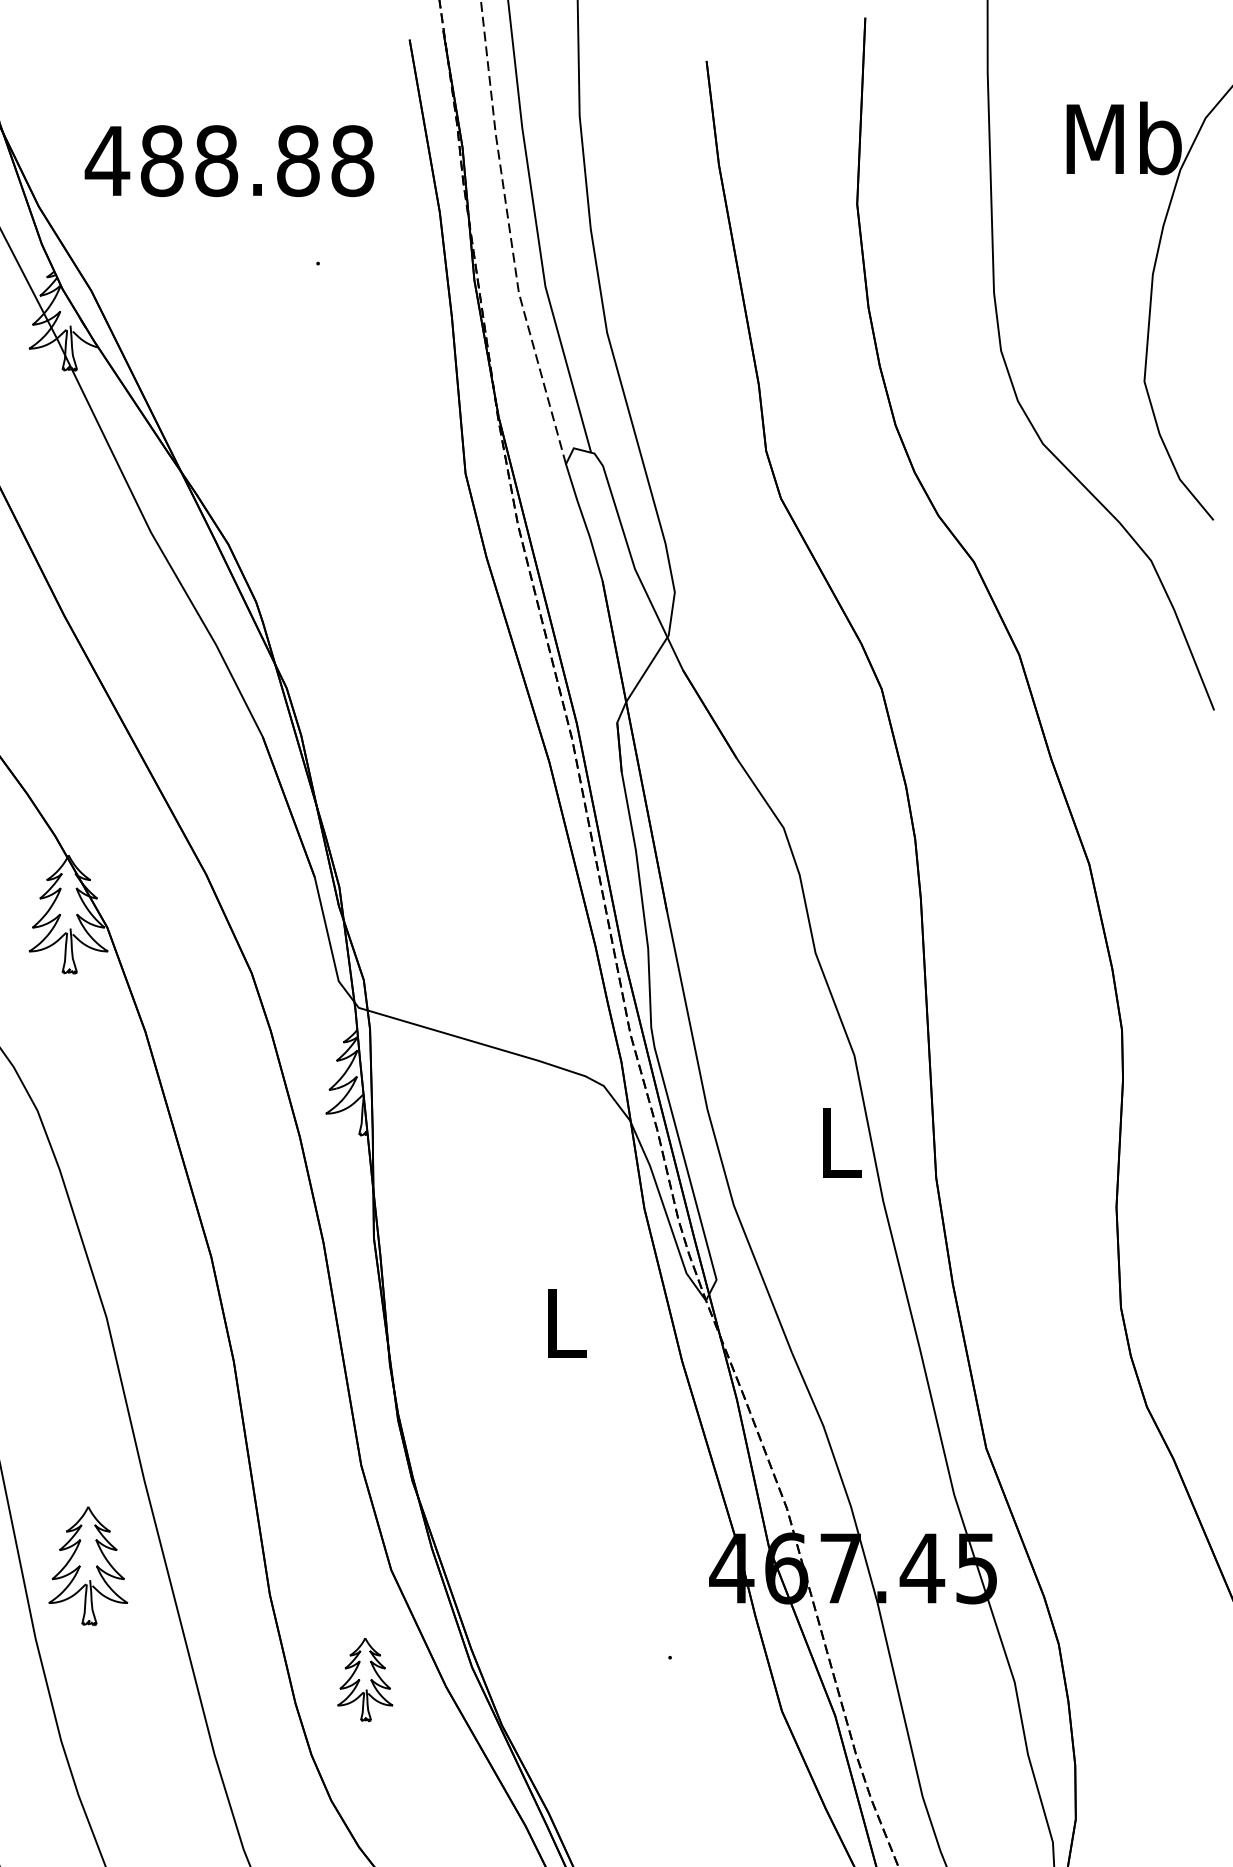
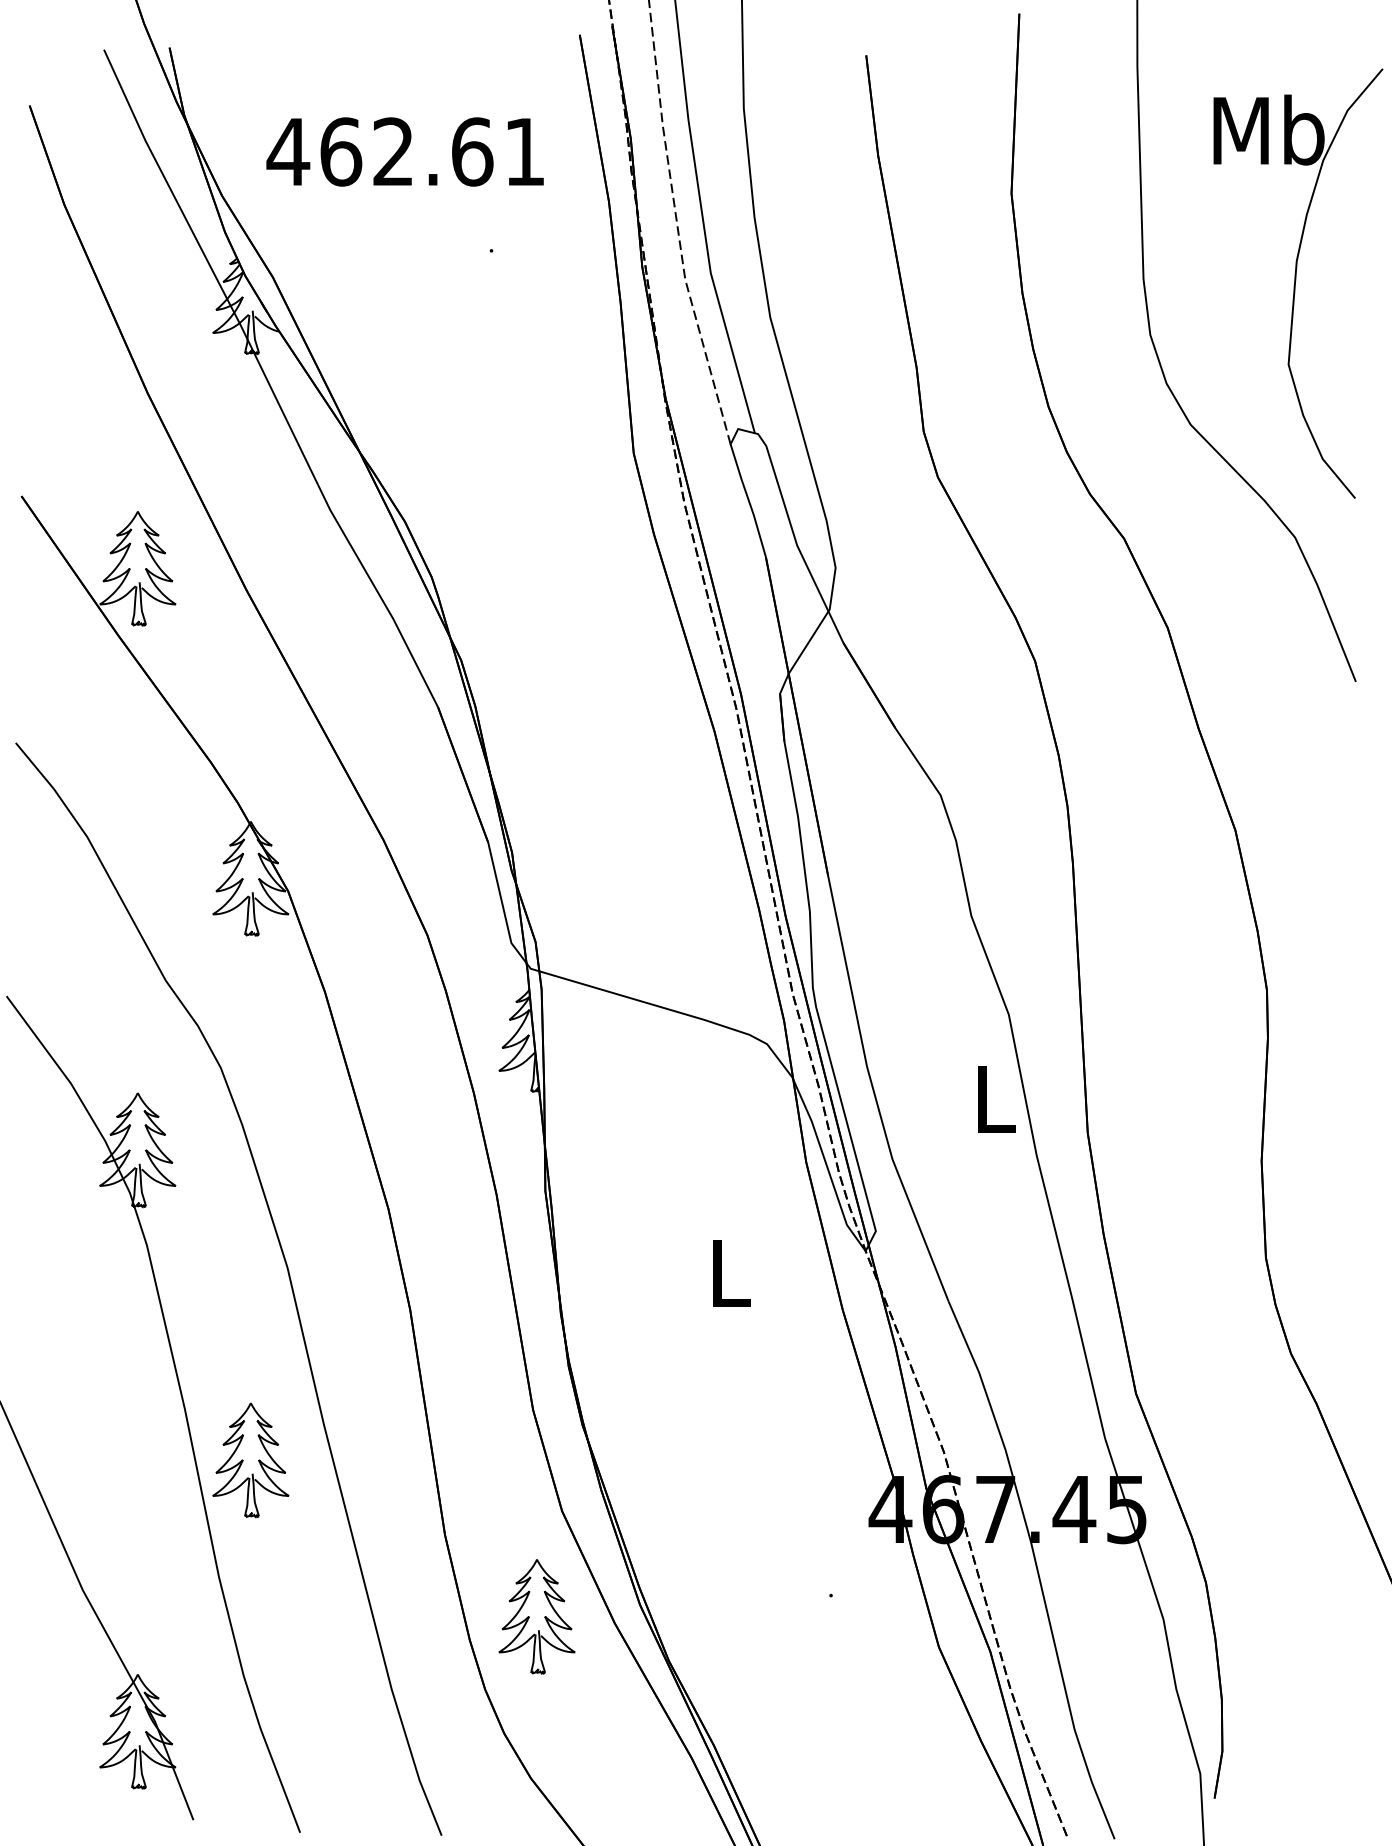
text: (256, 160) -> (432, 151), 488.88 -> 462.61
part: (87, 1566) -> (250, 1460), moved
part: (364, 1679) -> (536, 1616), size x1.43

